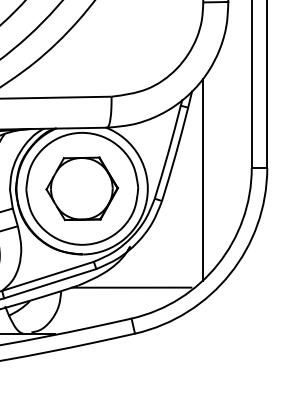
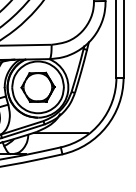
line: (202, 178) -> (93, 82), removed

